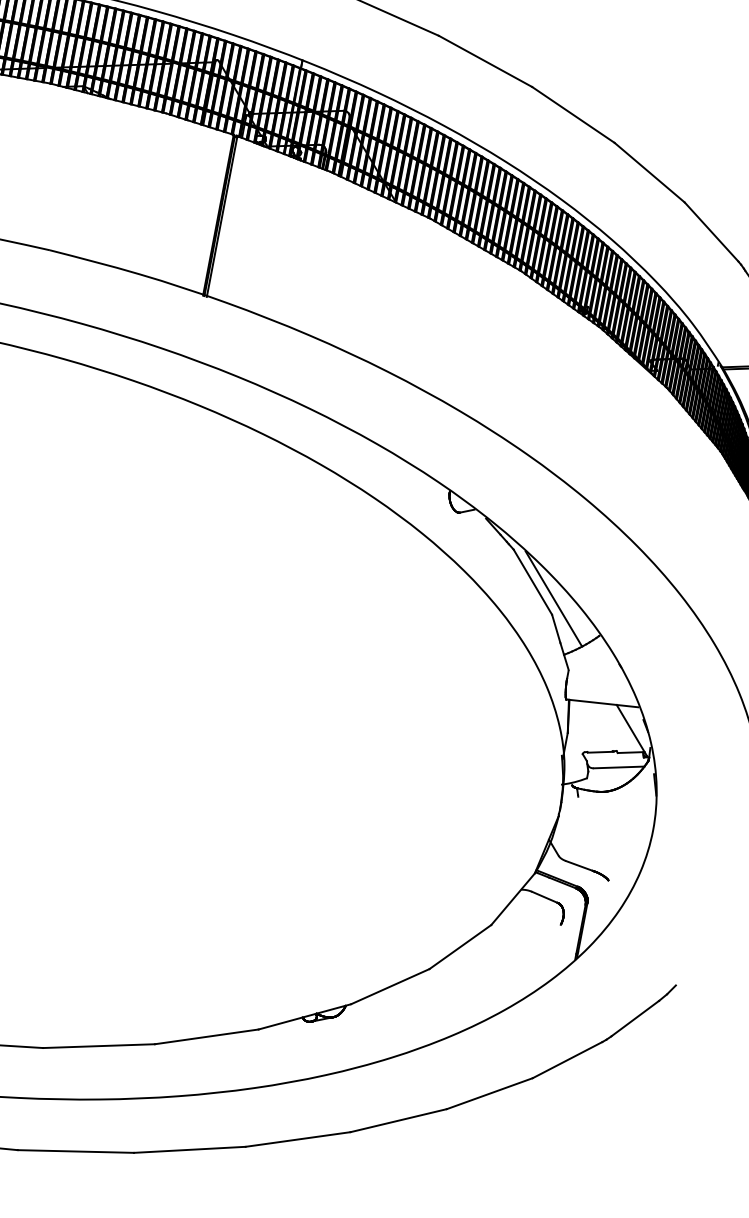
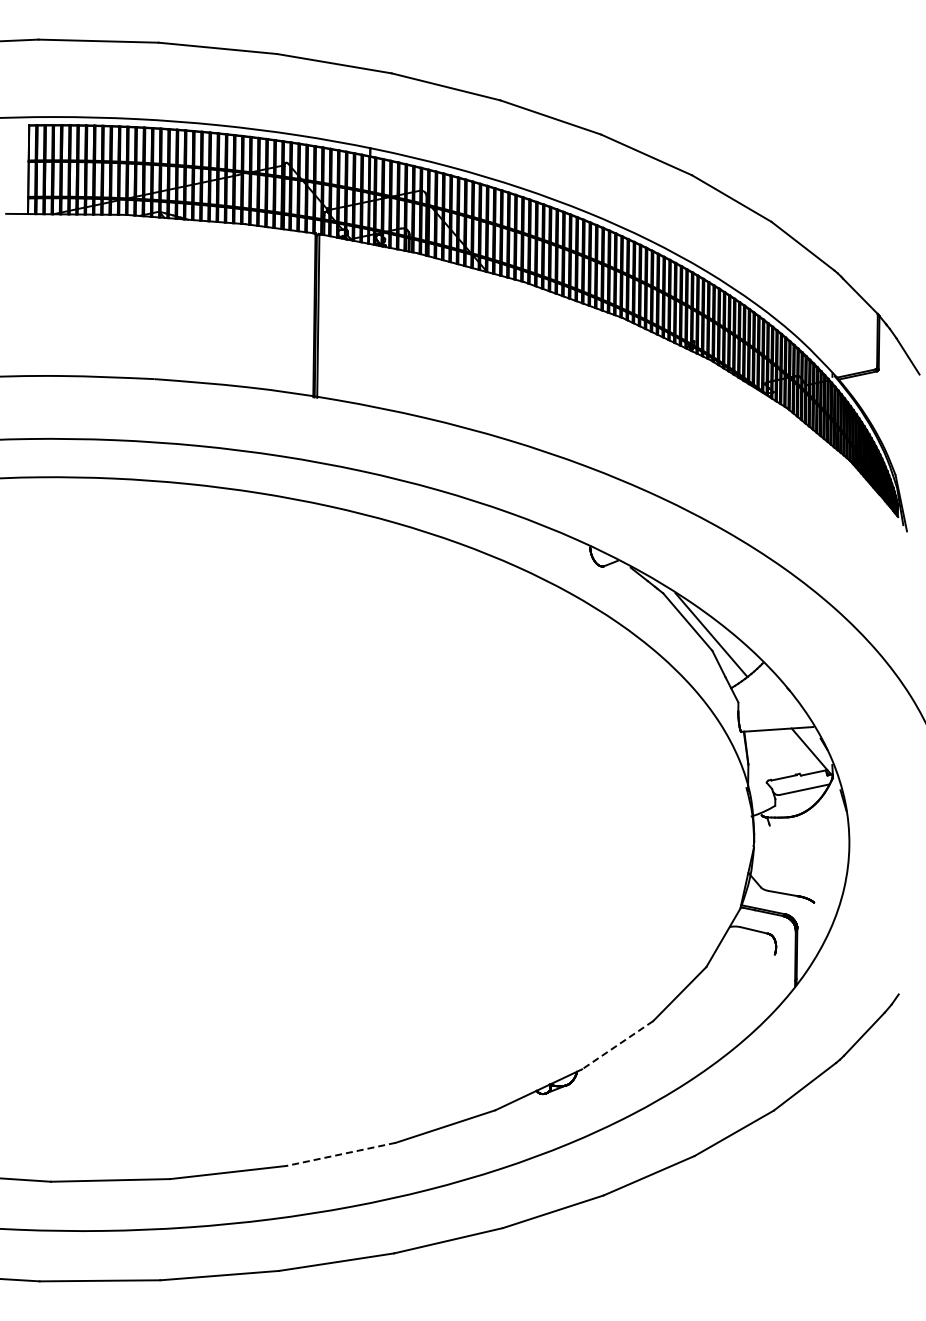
line: (390, 986) -> (617, 1045), solid -> dashed
line: (99, 1046) -> (341, 1154), solid -> dashed

